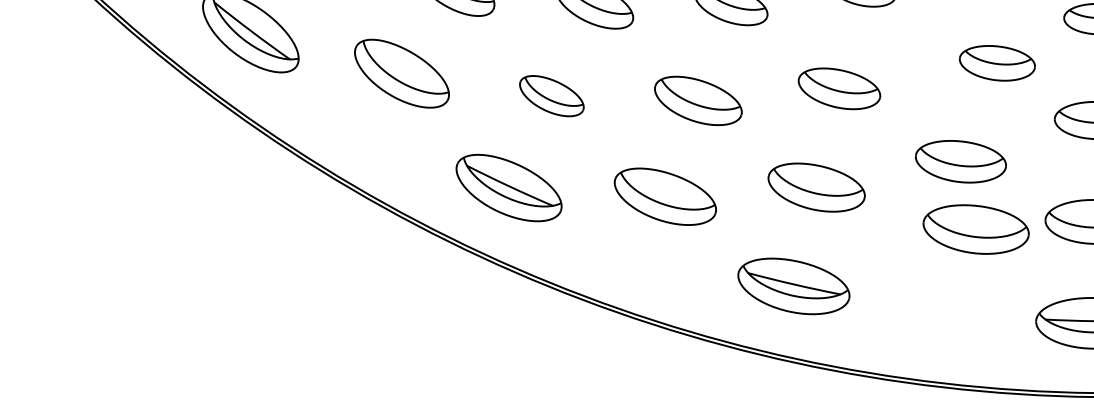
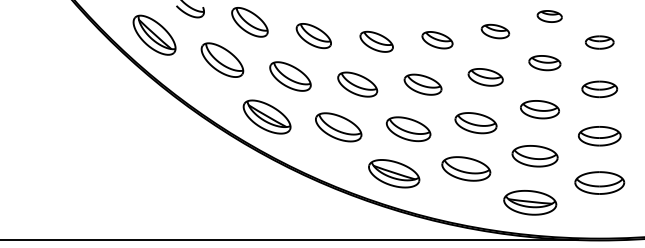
part: (996, 63) -> (485, 77), moved
part: (551, 96) -> (290, 76), size x1.43
part: (976, 228) -> (466, 168), moved

